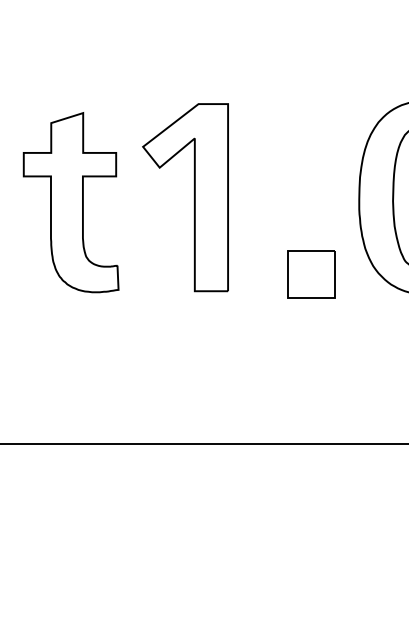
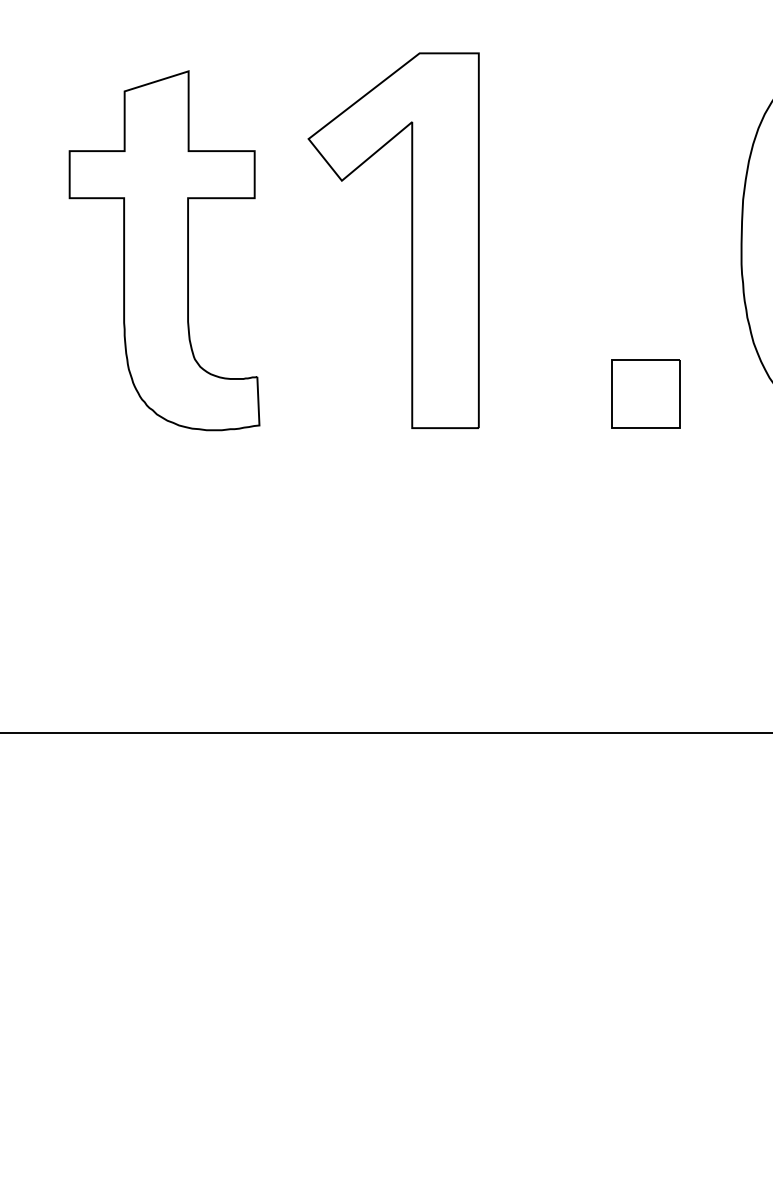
part: (311, 273) -> (645, 392), size x0.71

